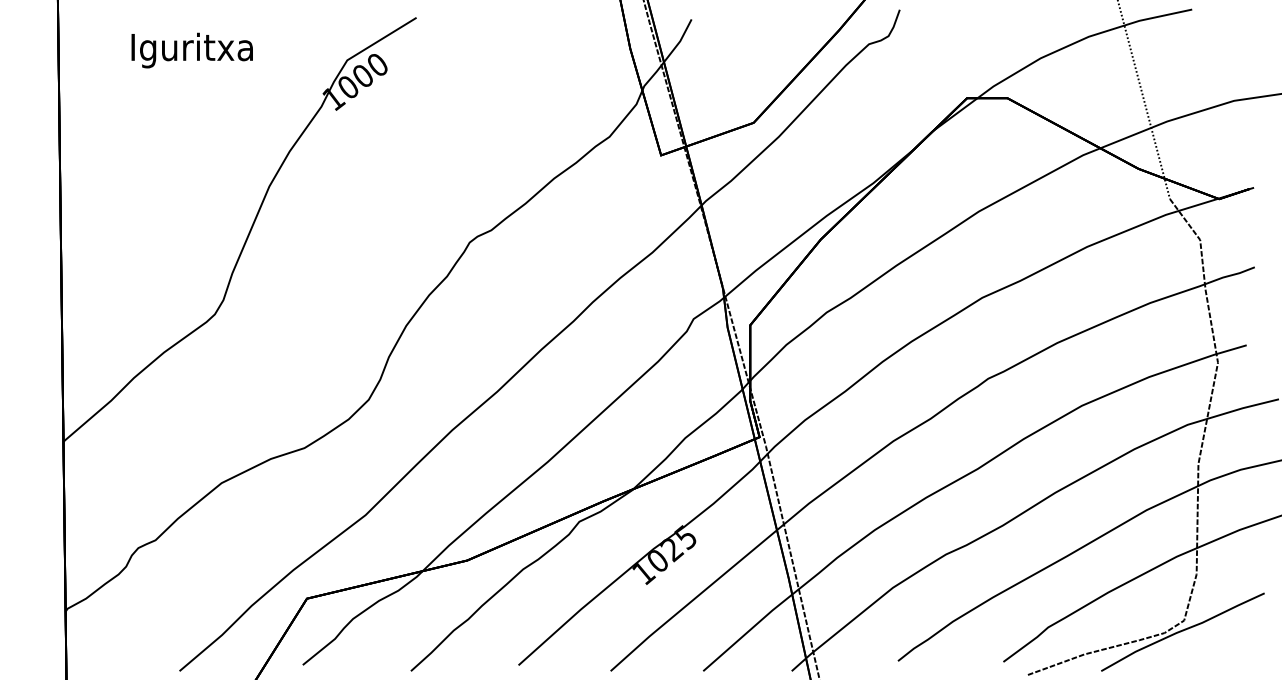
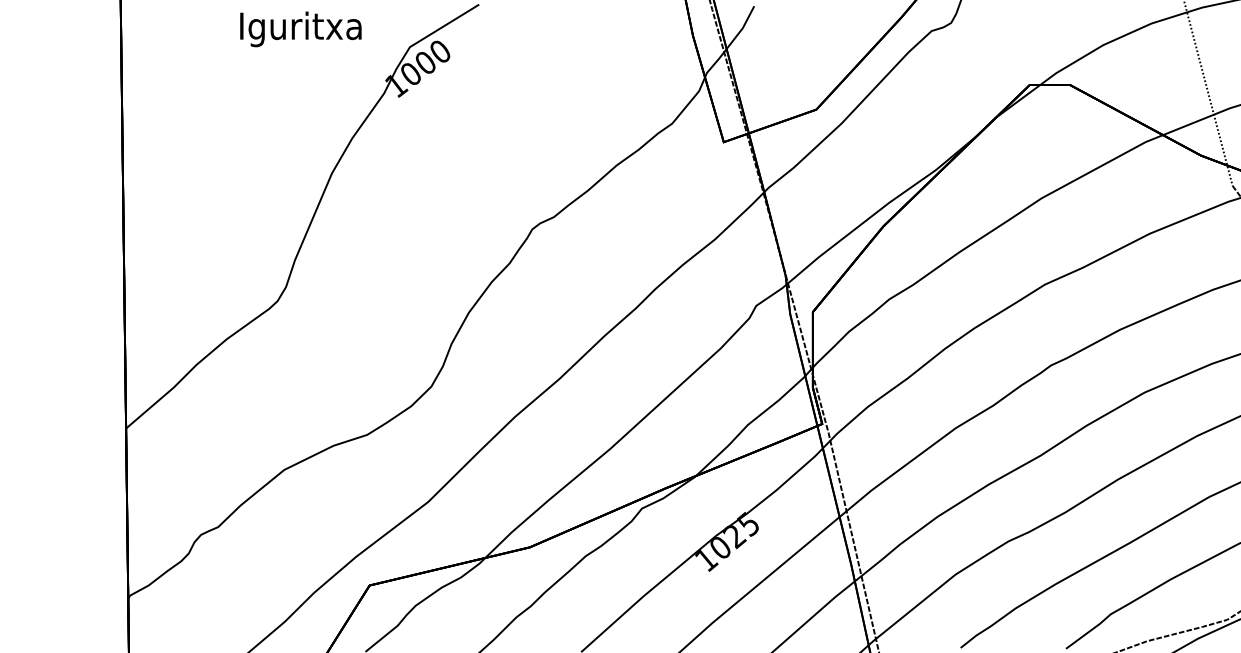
text: (191, 50) -> (300, 29), moved

